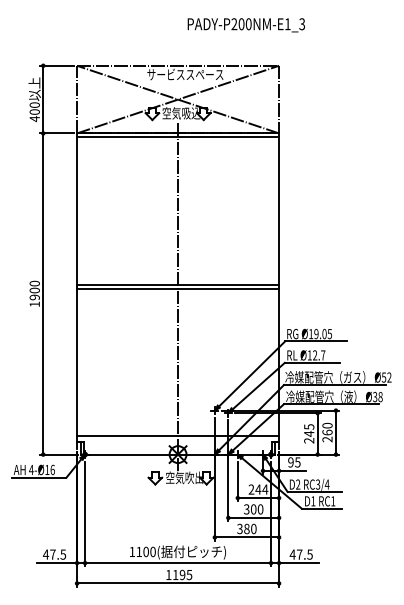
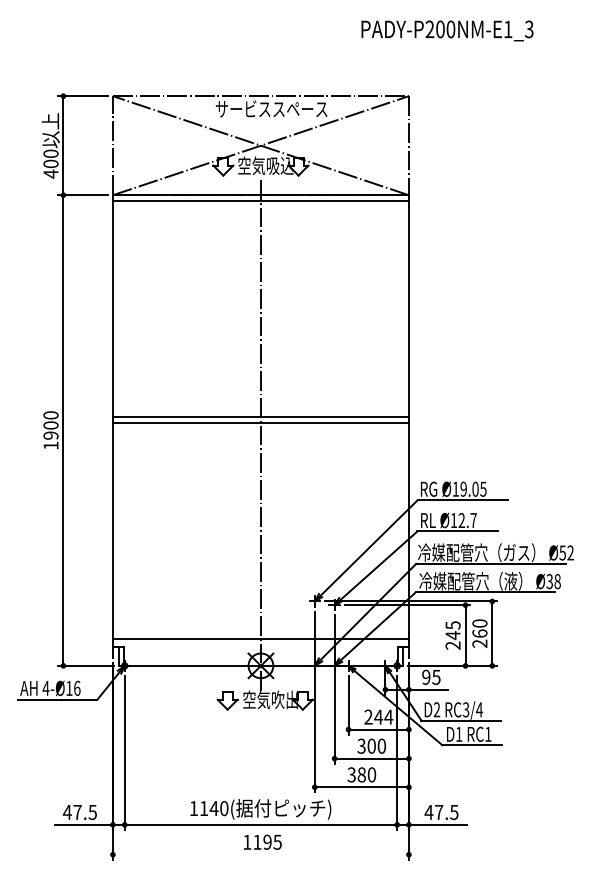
text: (245, 25) -> (446, 31), moved
text: (146, 551) -> (214, 807), 1100( -> 1140(
line: (178, 583) -> (261, 854), removed

